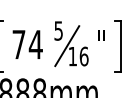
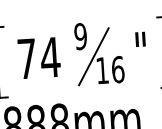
text: (58, 30) -> (80, 35), 5 -> 9

